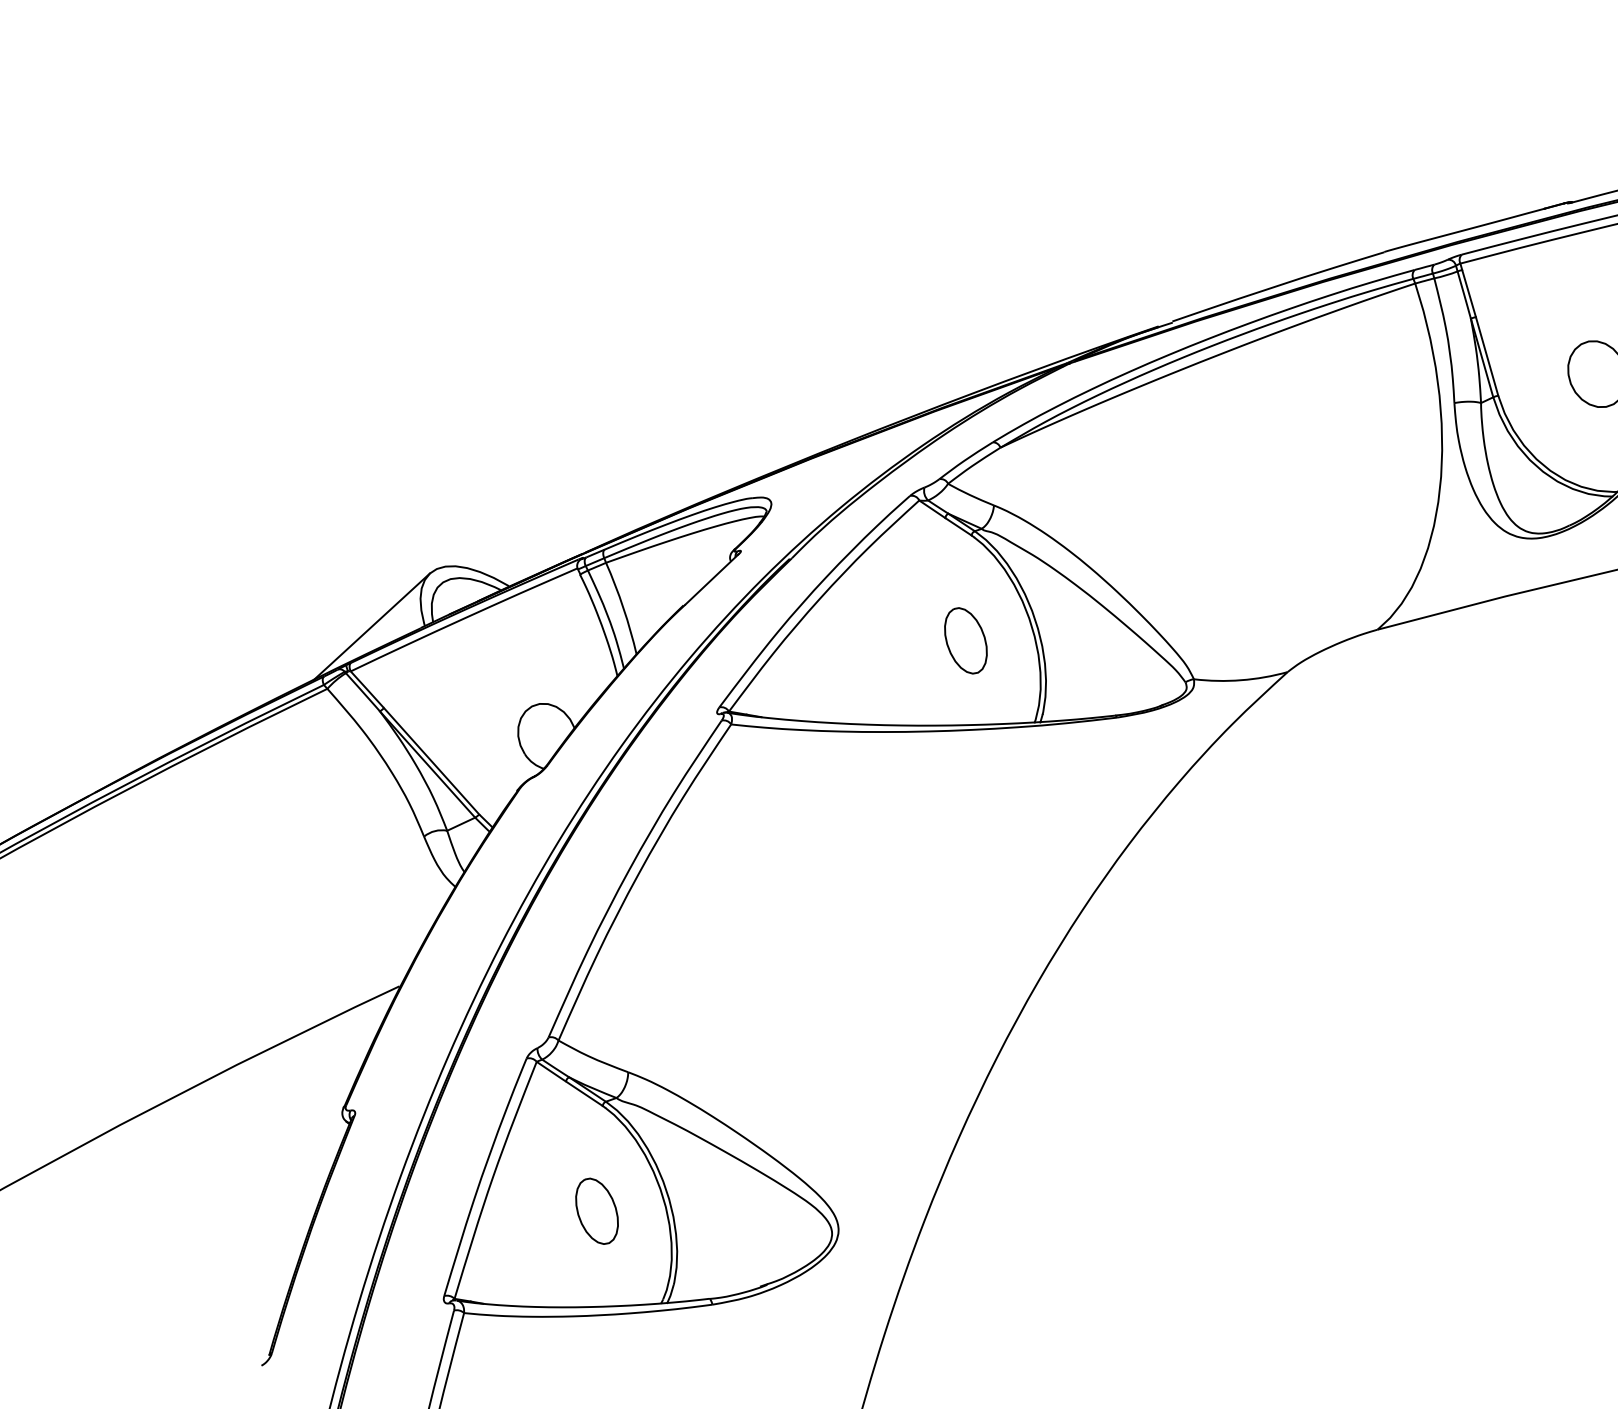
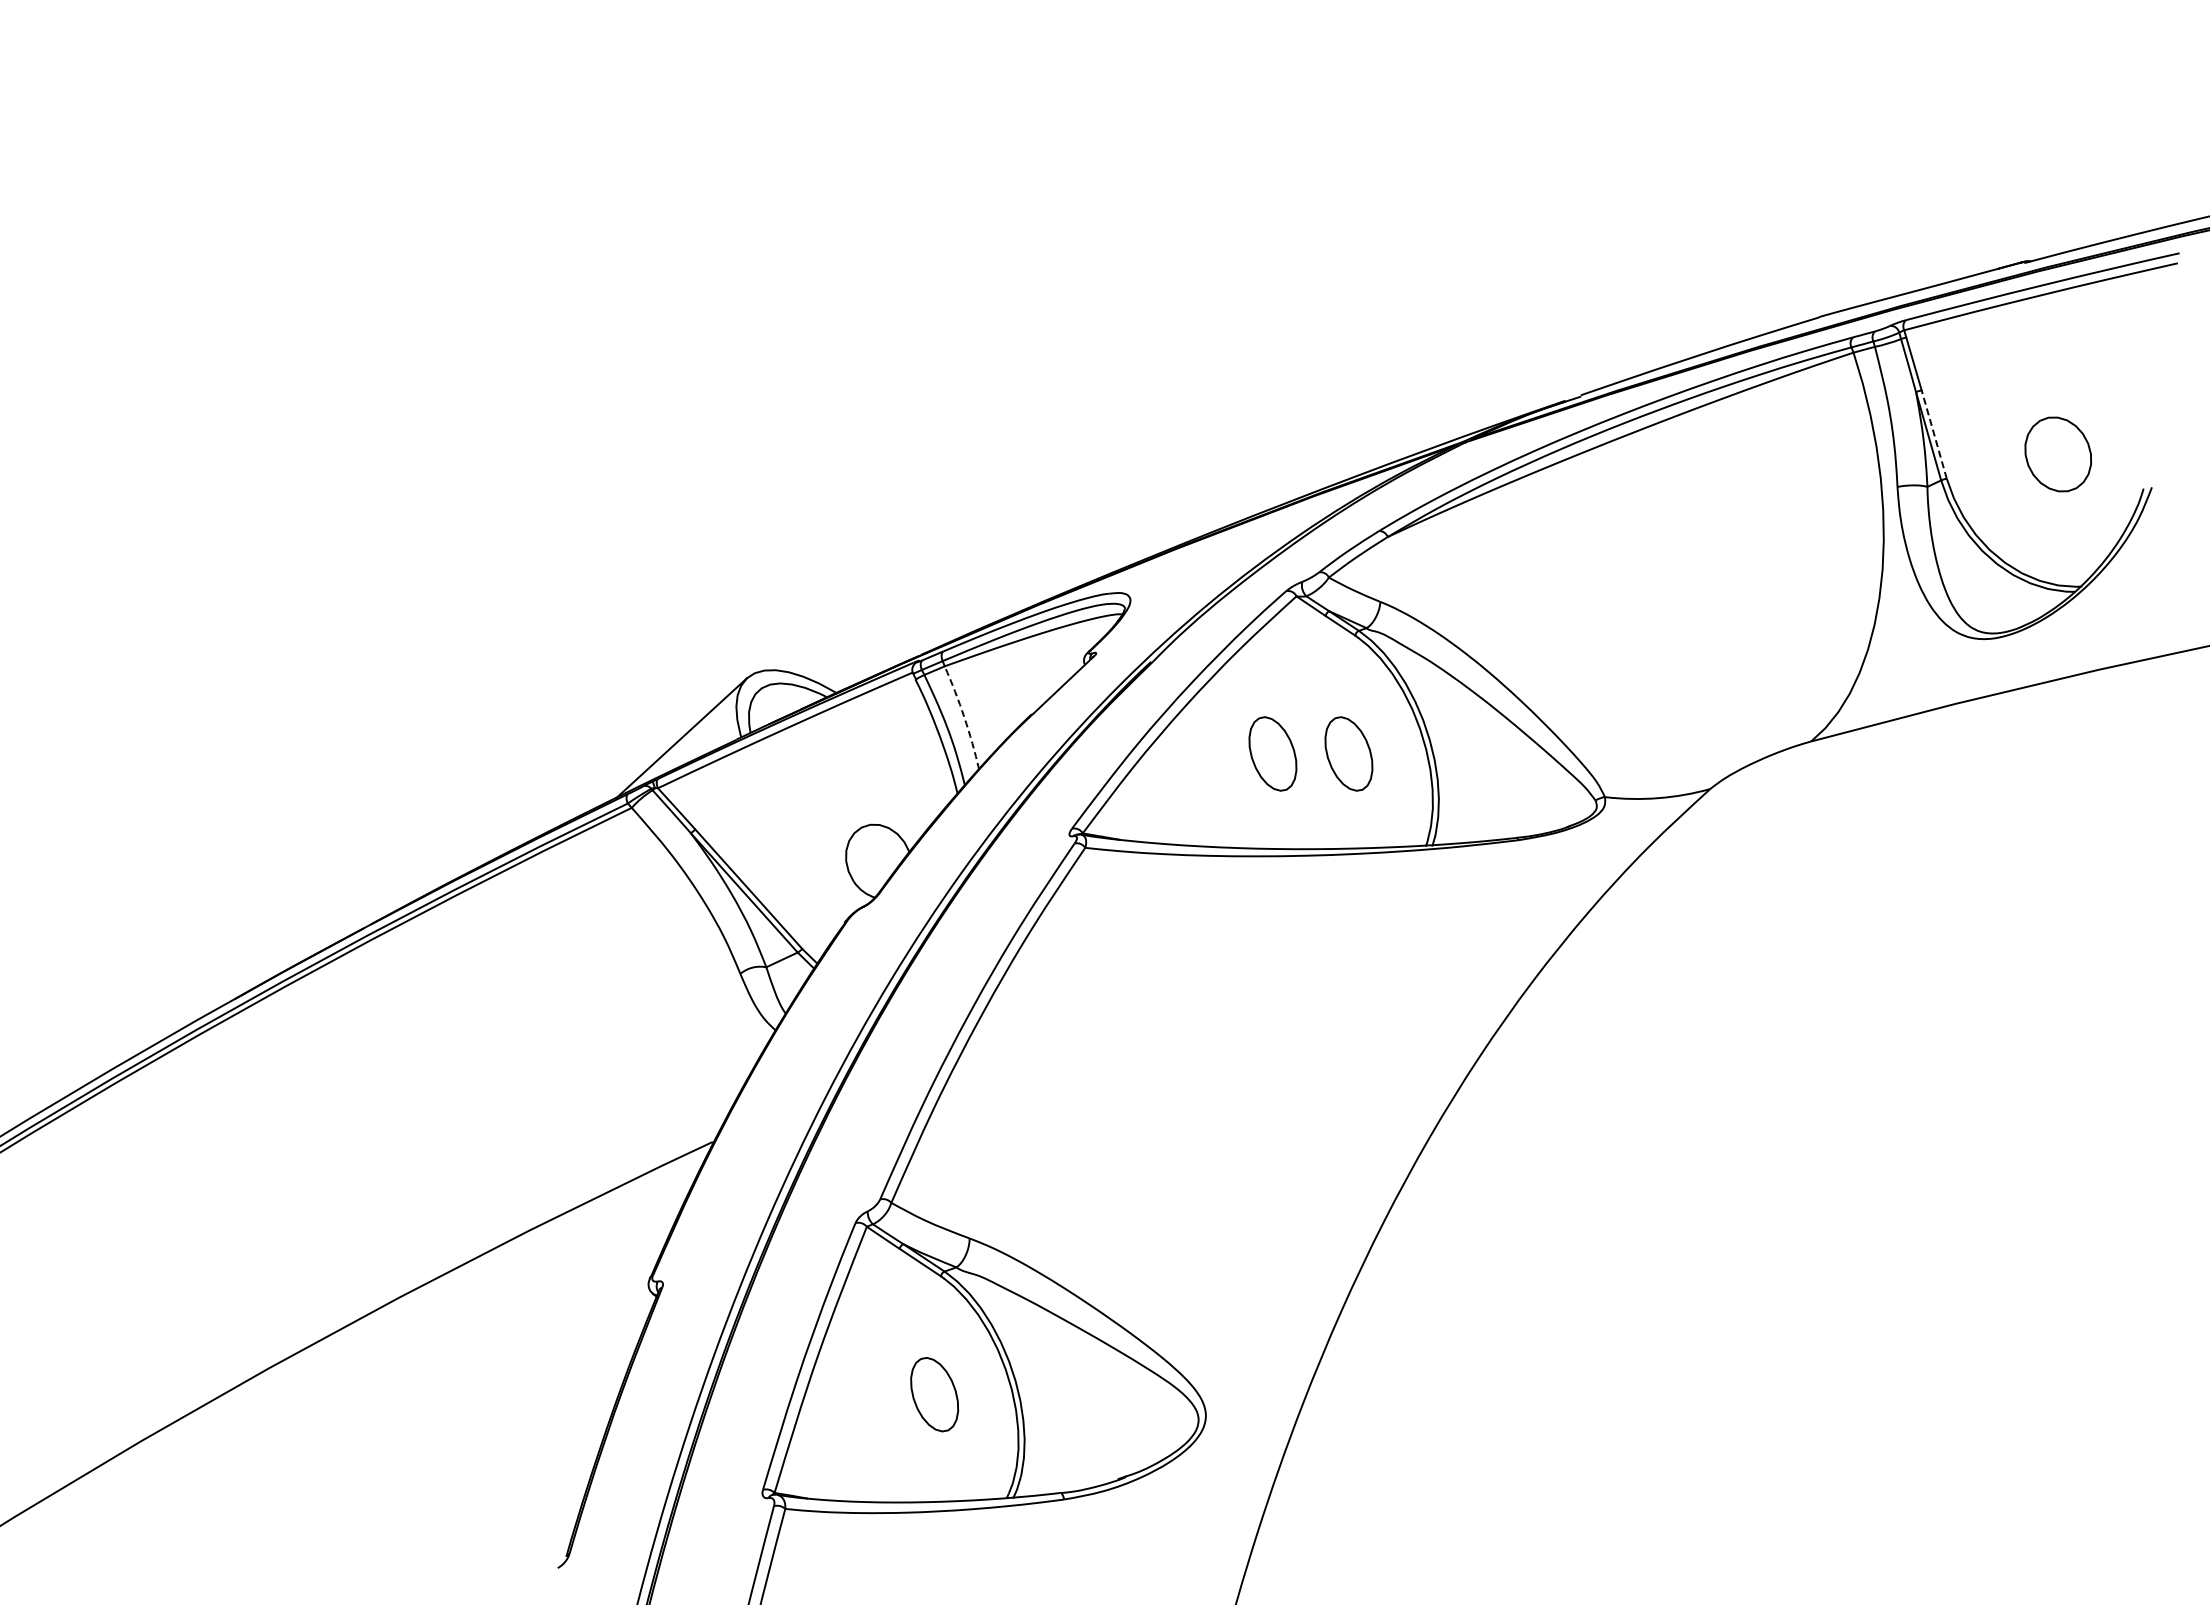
line: (1487, 356) -> (1934, 434), solid -> dashed
arc: (623, 608) -> (964, 717), solid -> dashed
part: (897, 640) -> (1272, 753), added

